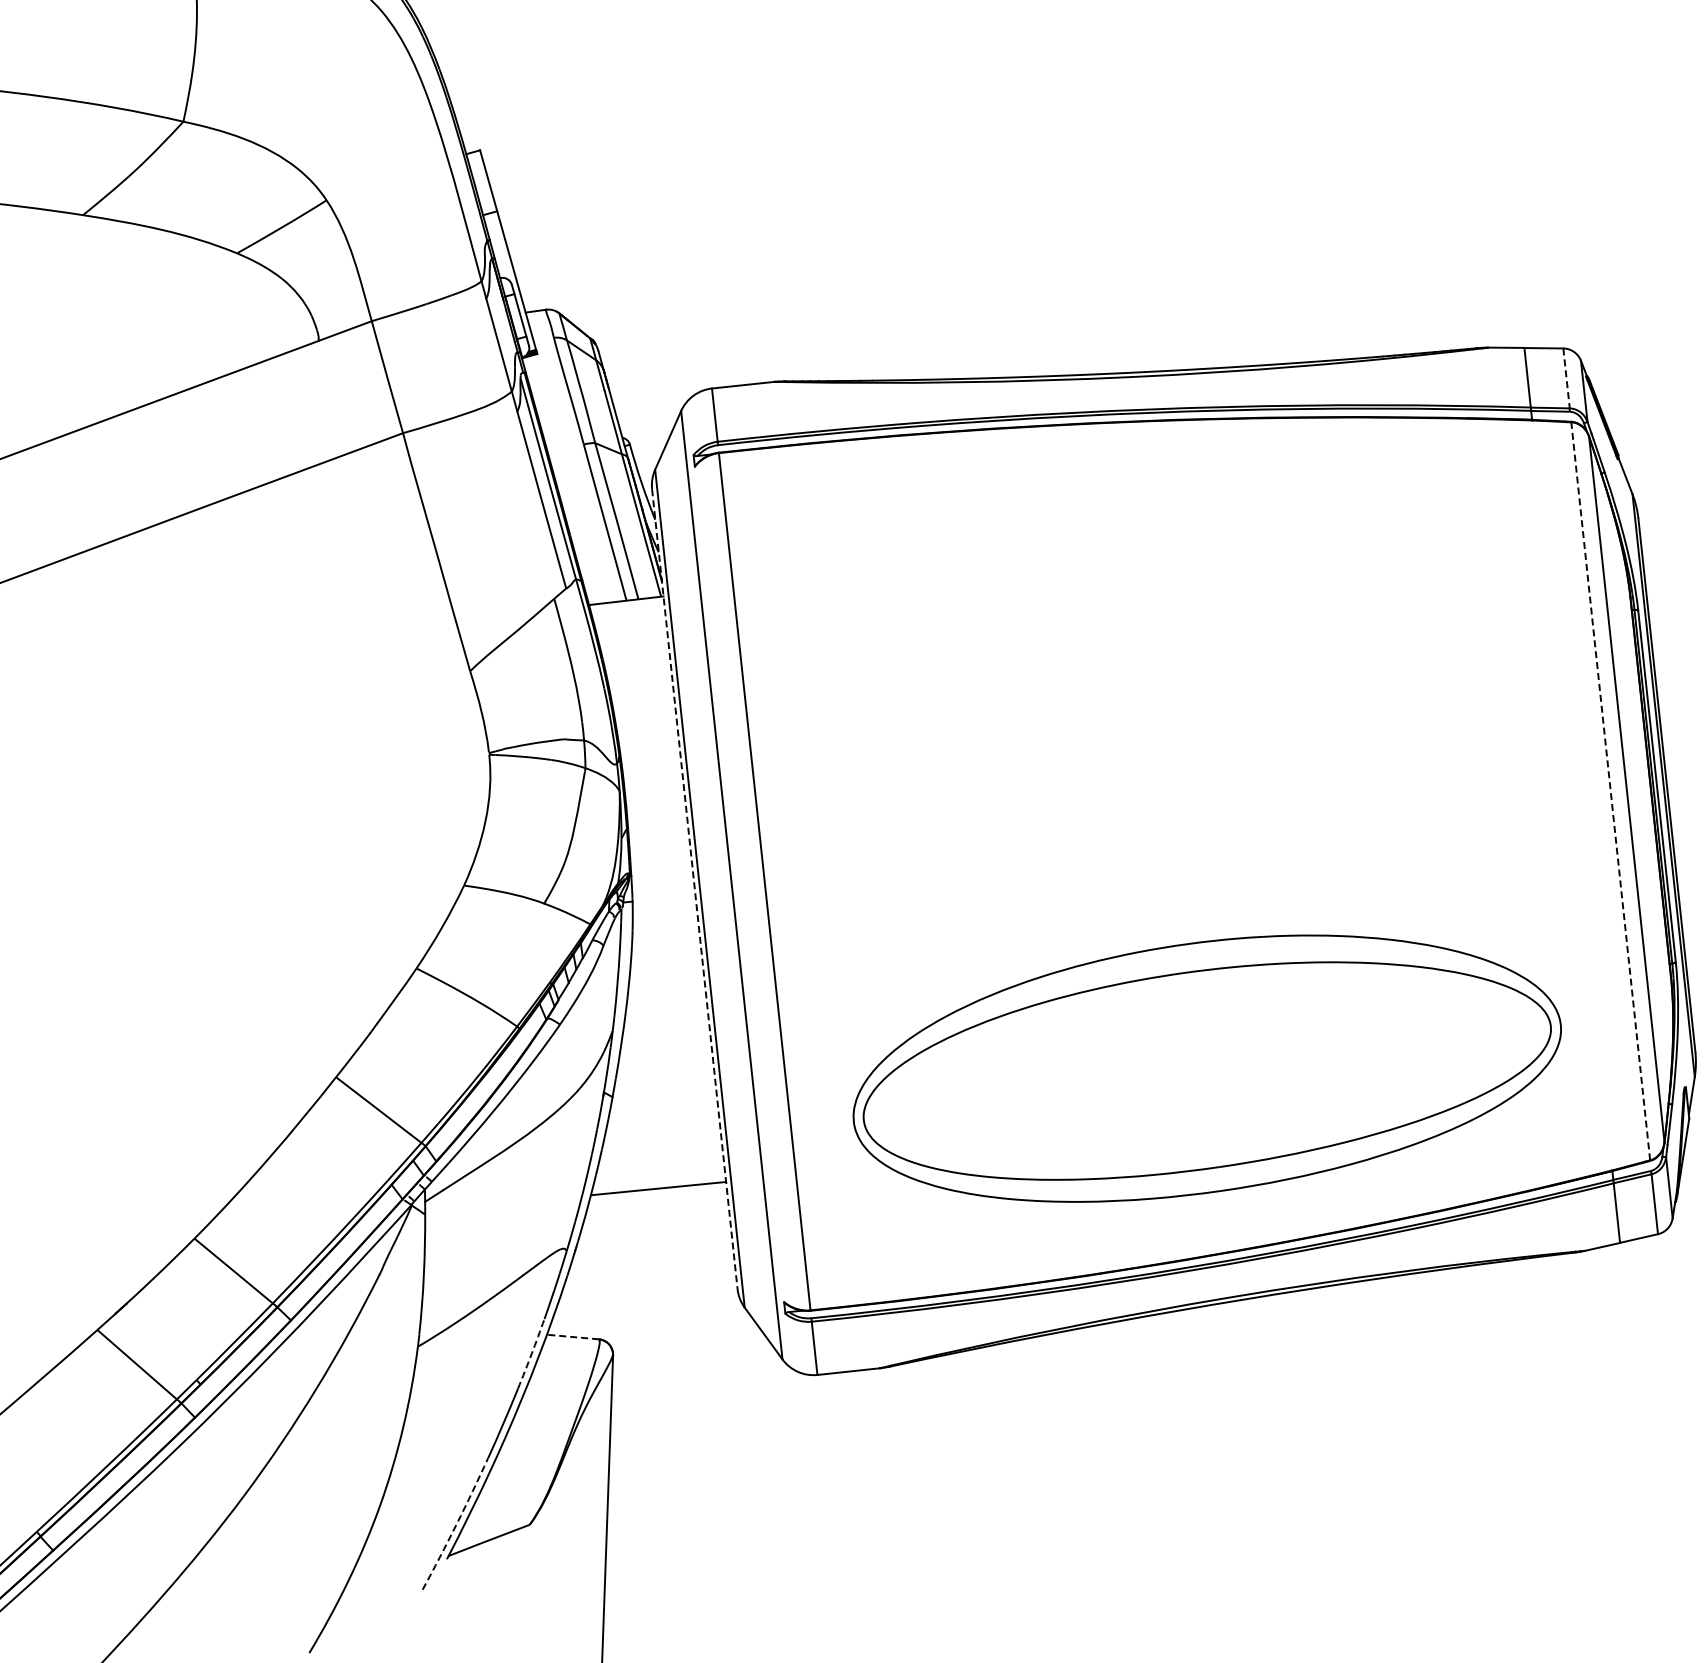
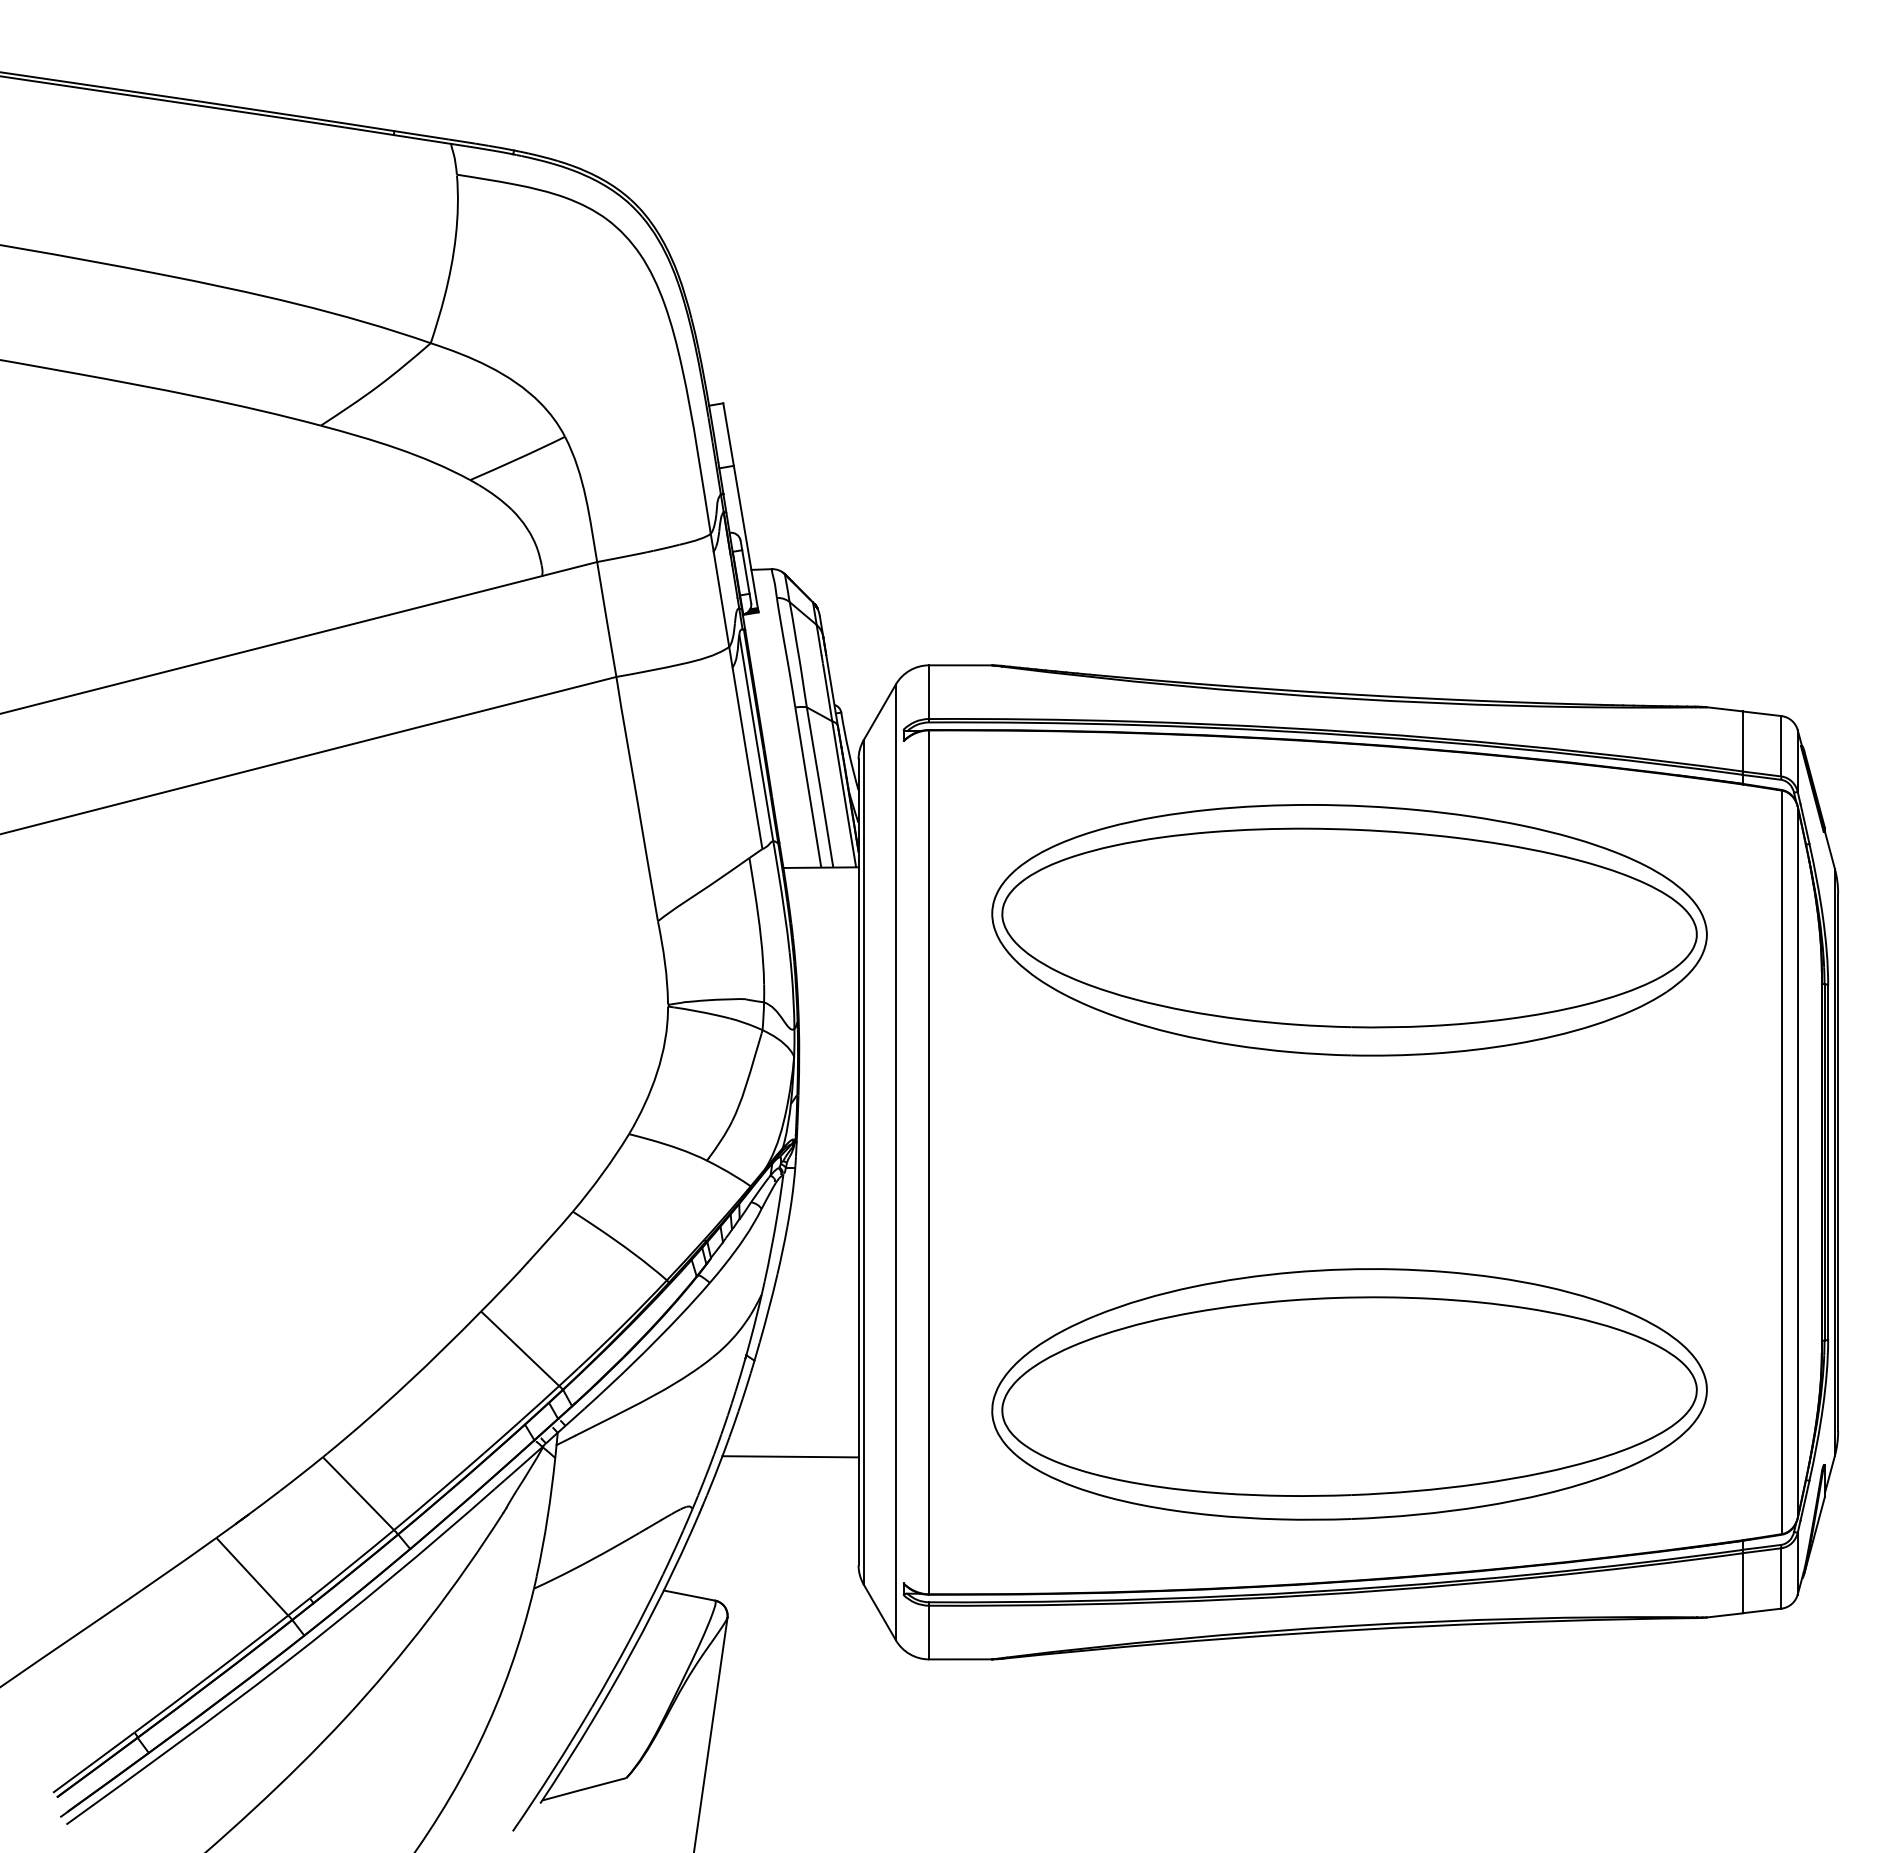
line: (1566, 378) -> (1781, 746), dashed -> solid
part: (1157, 607) -> (1349, 930), added
line: (1610, 791) -> (1781, 1162), dashed -> solid
line: (694, 889) -> (858, 1162), dashed -> solid
line: (572, 1336) -> (689, 1595), dashed -> solid
arc: (531, 1354) -> (646, 1608), dashed -> solid
arc: (456, 1525) -> (553, 1770), dashed -> solid

